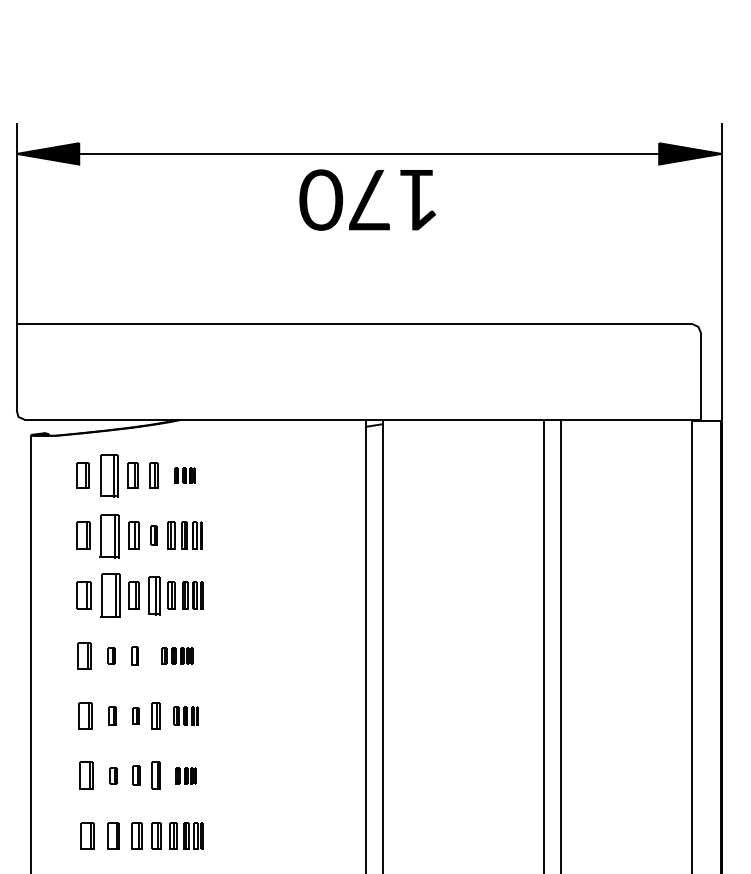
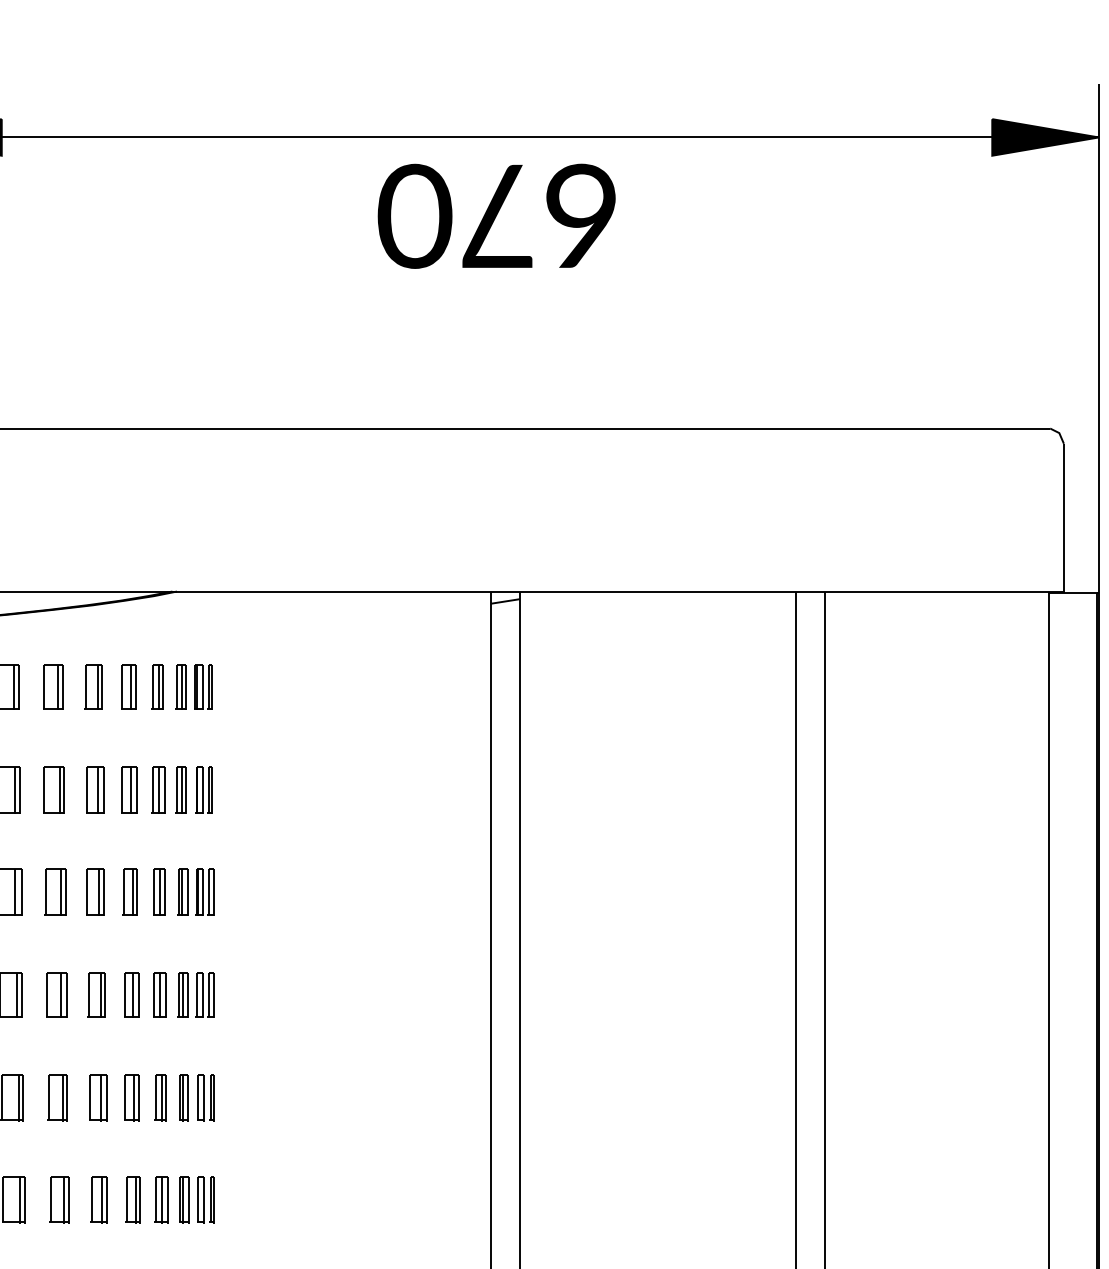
text: (418, 199) -> (581, 215), 170 -> 670
part: (109, 475) -> (53, 686), size x0.62
part: (184, 475) -> (181, 686), size x1.67
part: (109, 535) -> (53, 789), size x0.62
part: (154, 535) -> (130, 789), size x1.43
part: (110, 595) -> (55, 891), size x0.62
part: (154, 595) -> (130, 891), size x0.71
part: (111, 655) -> (56, 994), size x1.67
part: (134, 655) -> (96, 994), size x1.43
part: (177, 655) -> (169, 994), size x1.67
part: (112, 715) -> (58, 1096), size x1.43
part: (135, 715) -> (97, 1096), size x1.67
part: (185, 715) -> (183, 1096), size x1.43
part: (113, 775) -> (60, 1199), size x1.67
part: (136, 775) -> (99, 1199), size x1.43
part: (185, 775) -> (183, 1199), size x1.67

